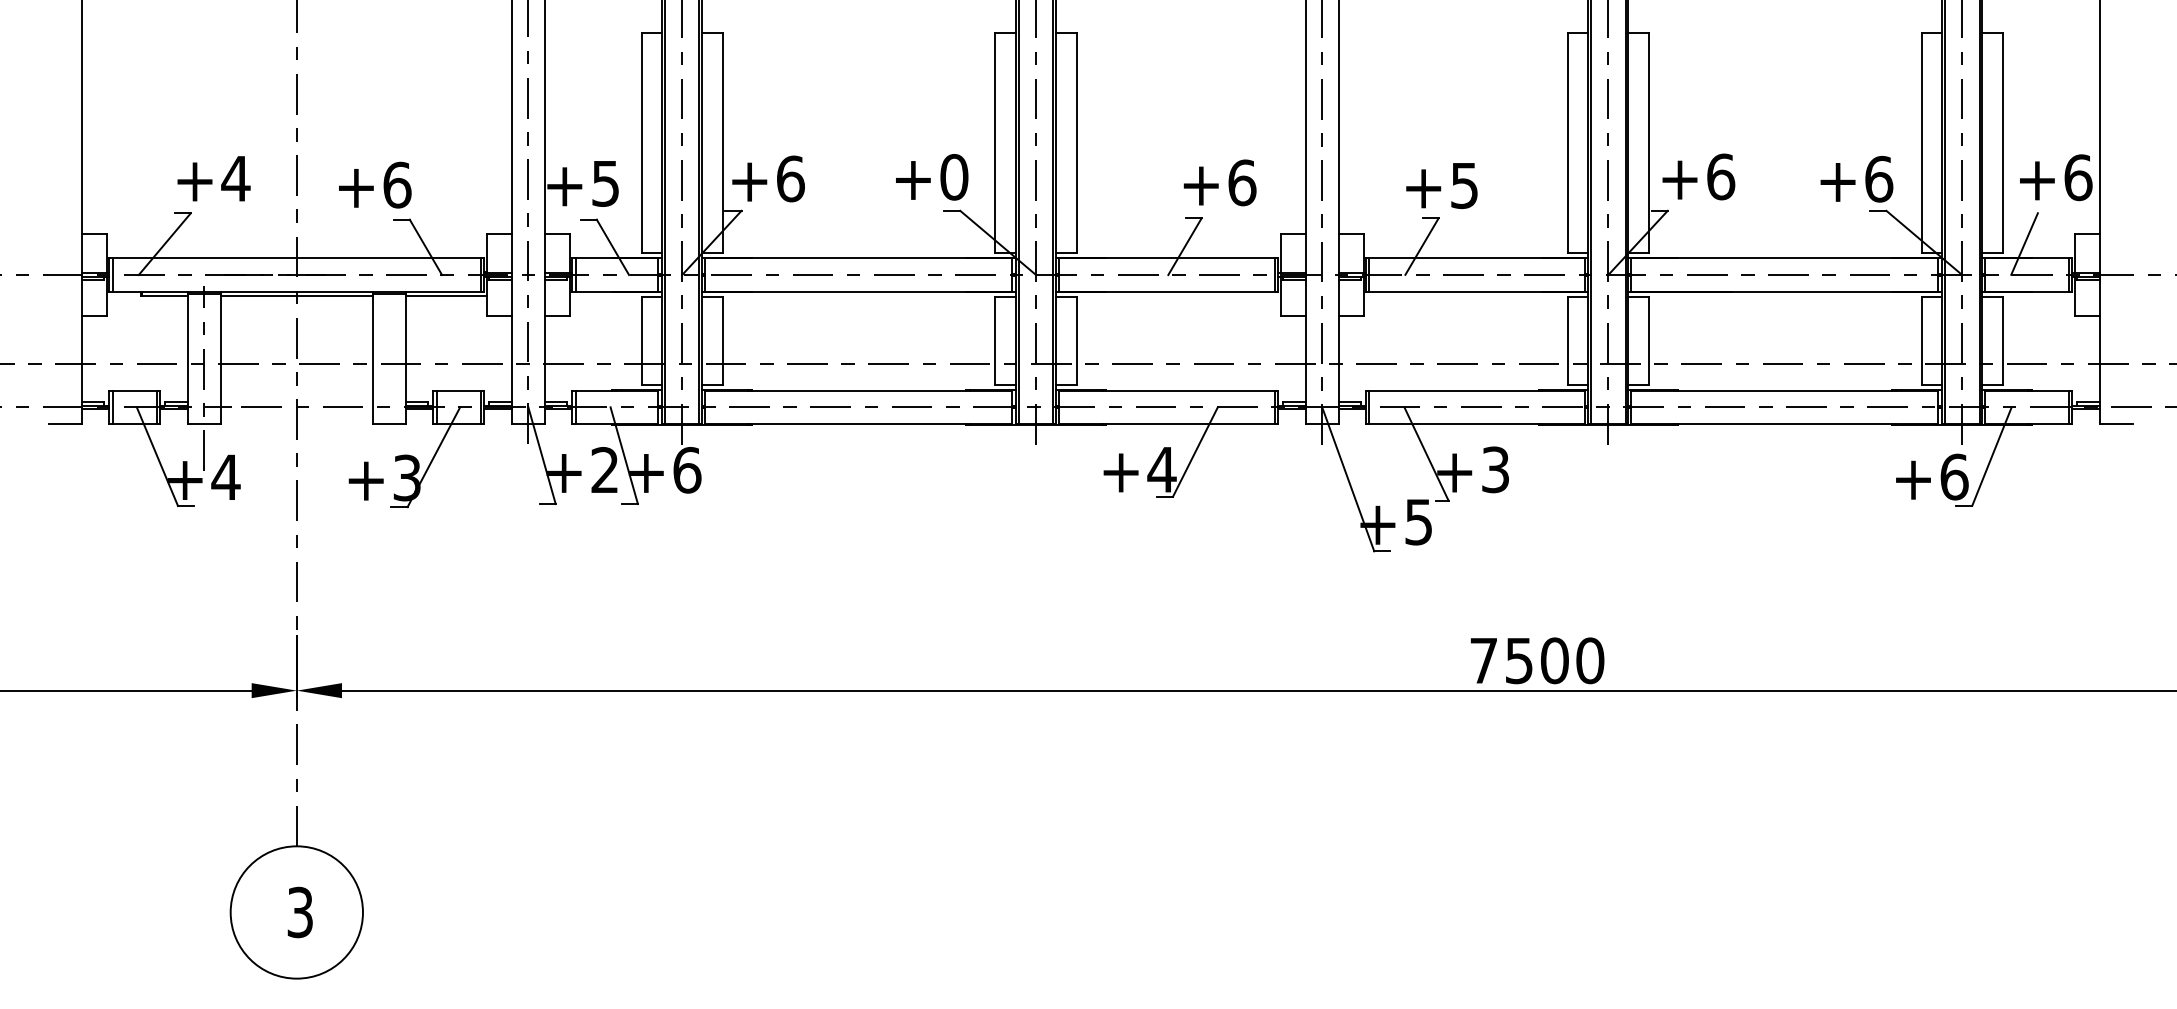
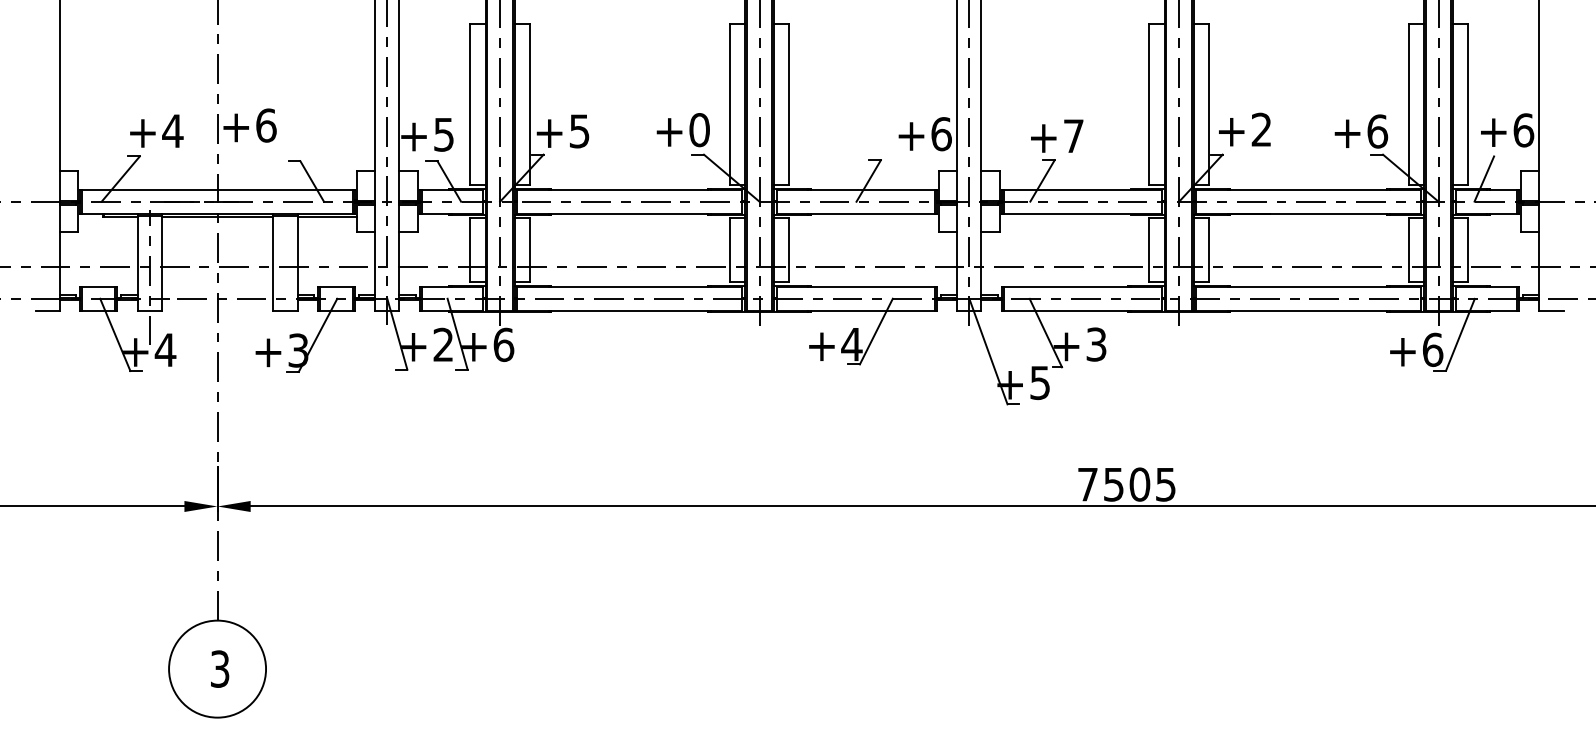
text: (1721, 176) -> (1262, 129), +6 -> +2
text: (790, 178) -> (579, 130), +6 -> +5
text: (1219, 182) -> (924, 133), moved
text: (375, 184) -> (250, 125), moved
text: (1464, 186) -> (1073, 136), +5 -> +7
text: (1590, 660) -> (1166, 484), 7500 -> 7505

